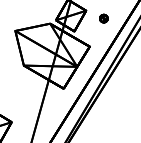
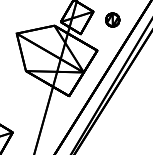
part: (103, 18) -> (112, 20), size x1.6

